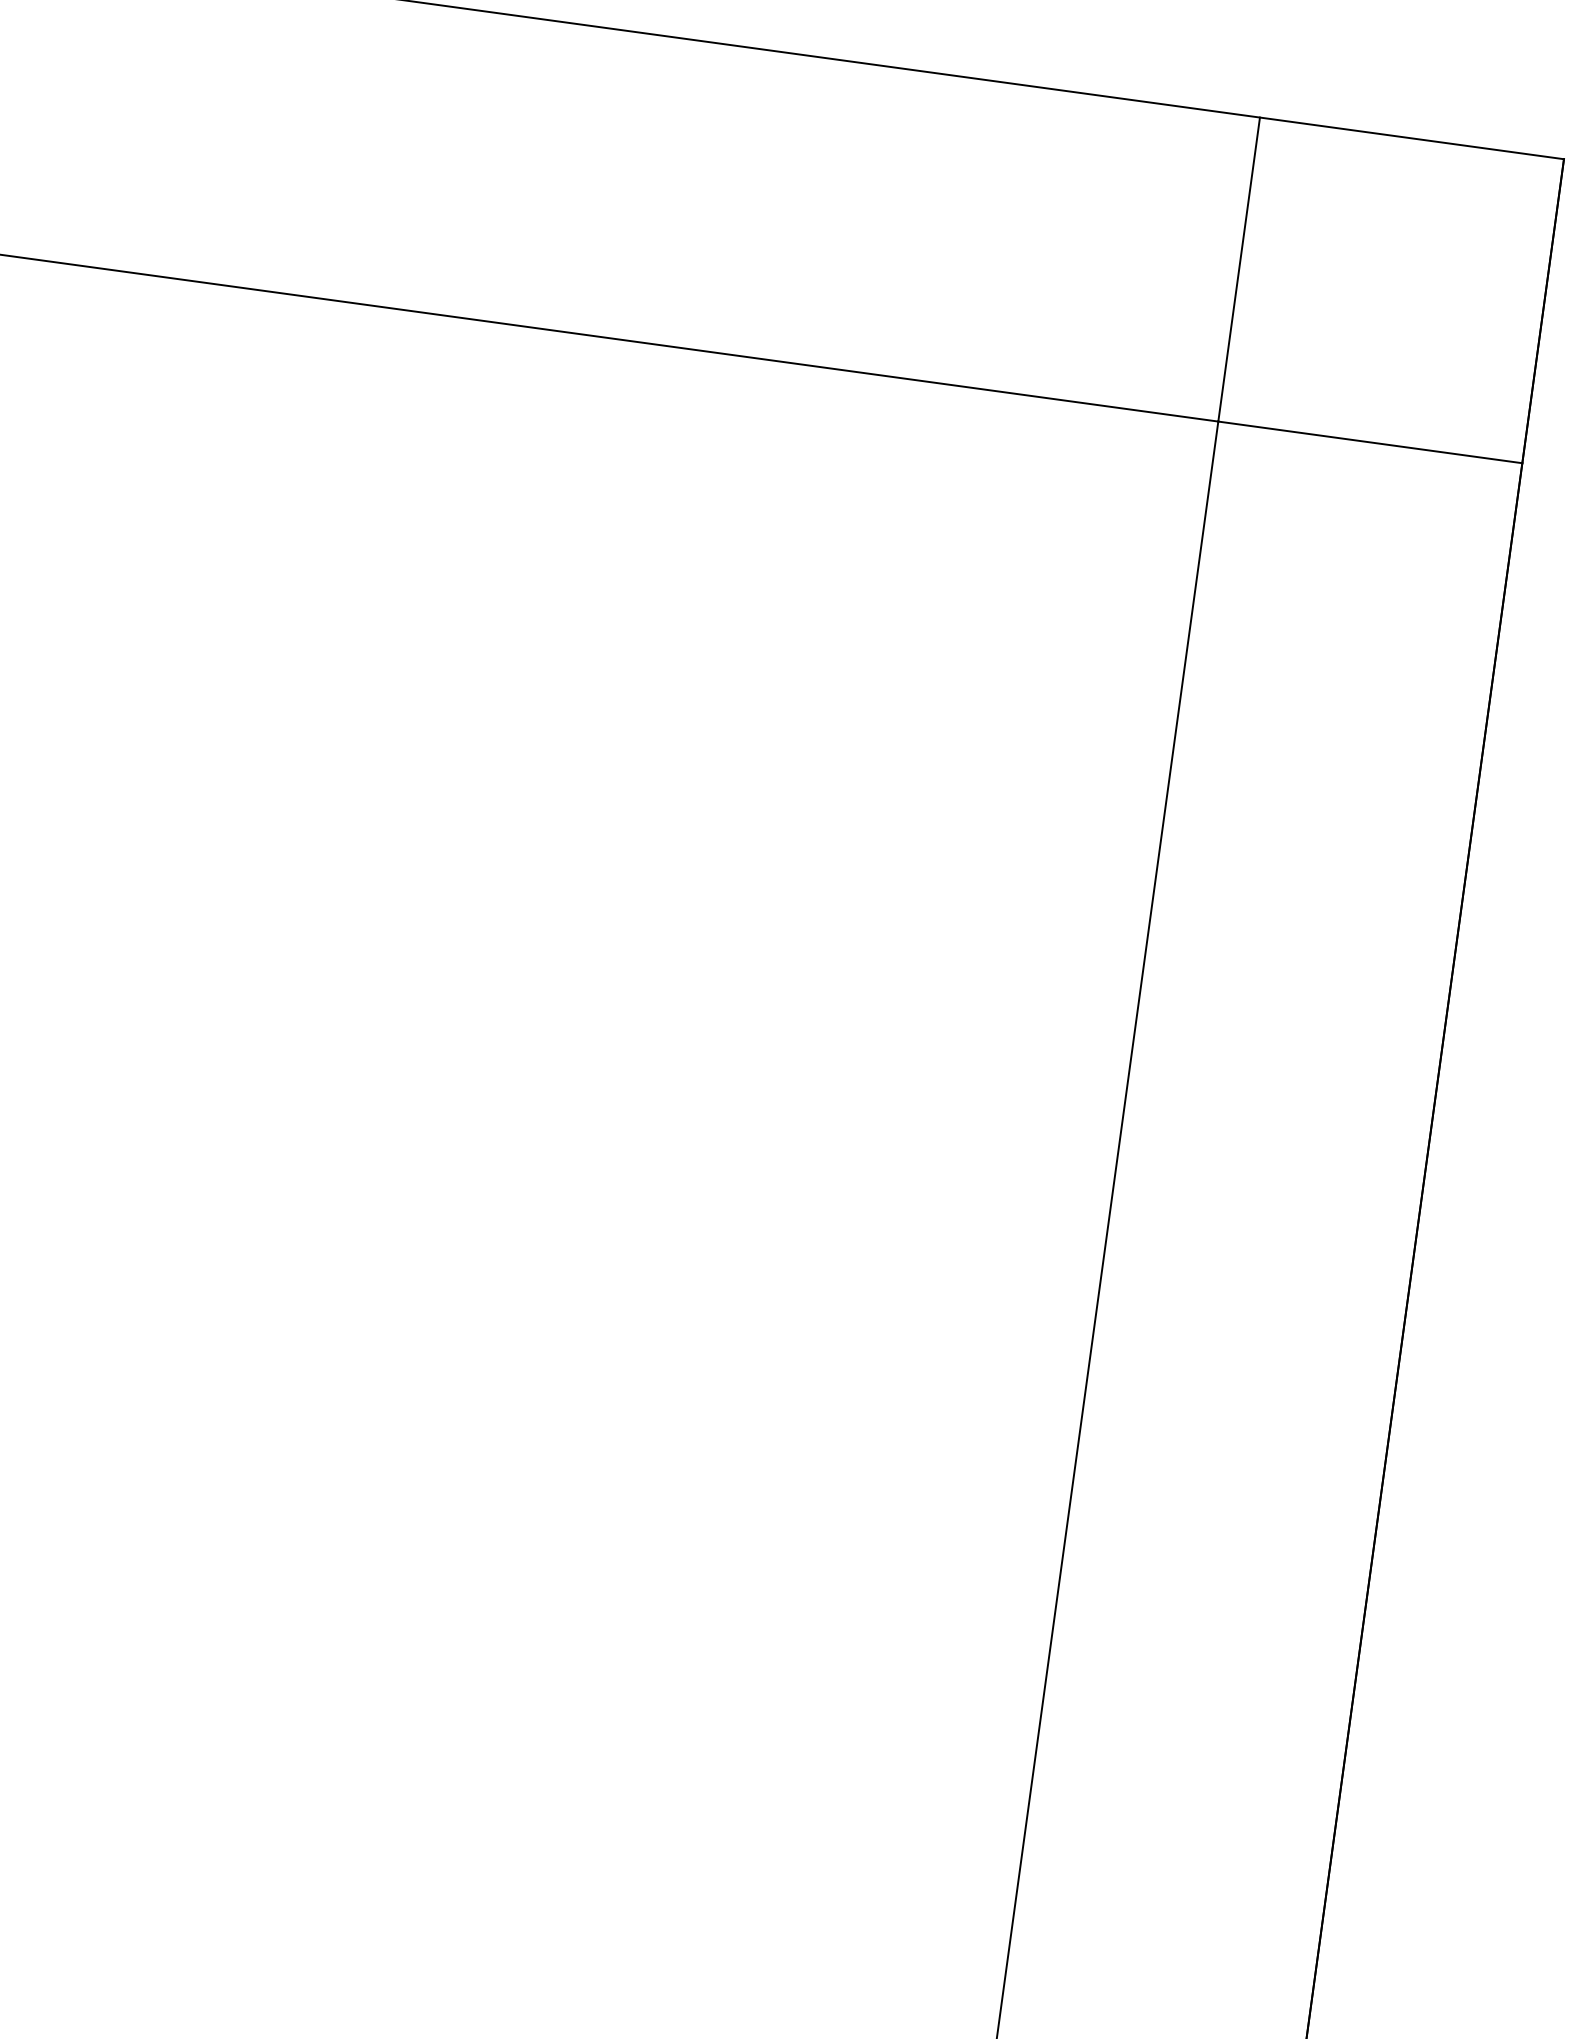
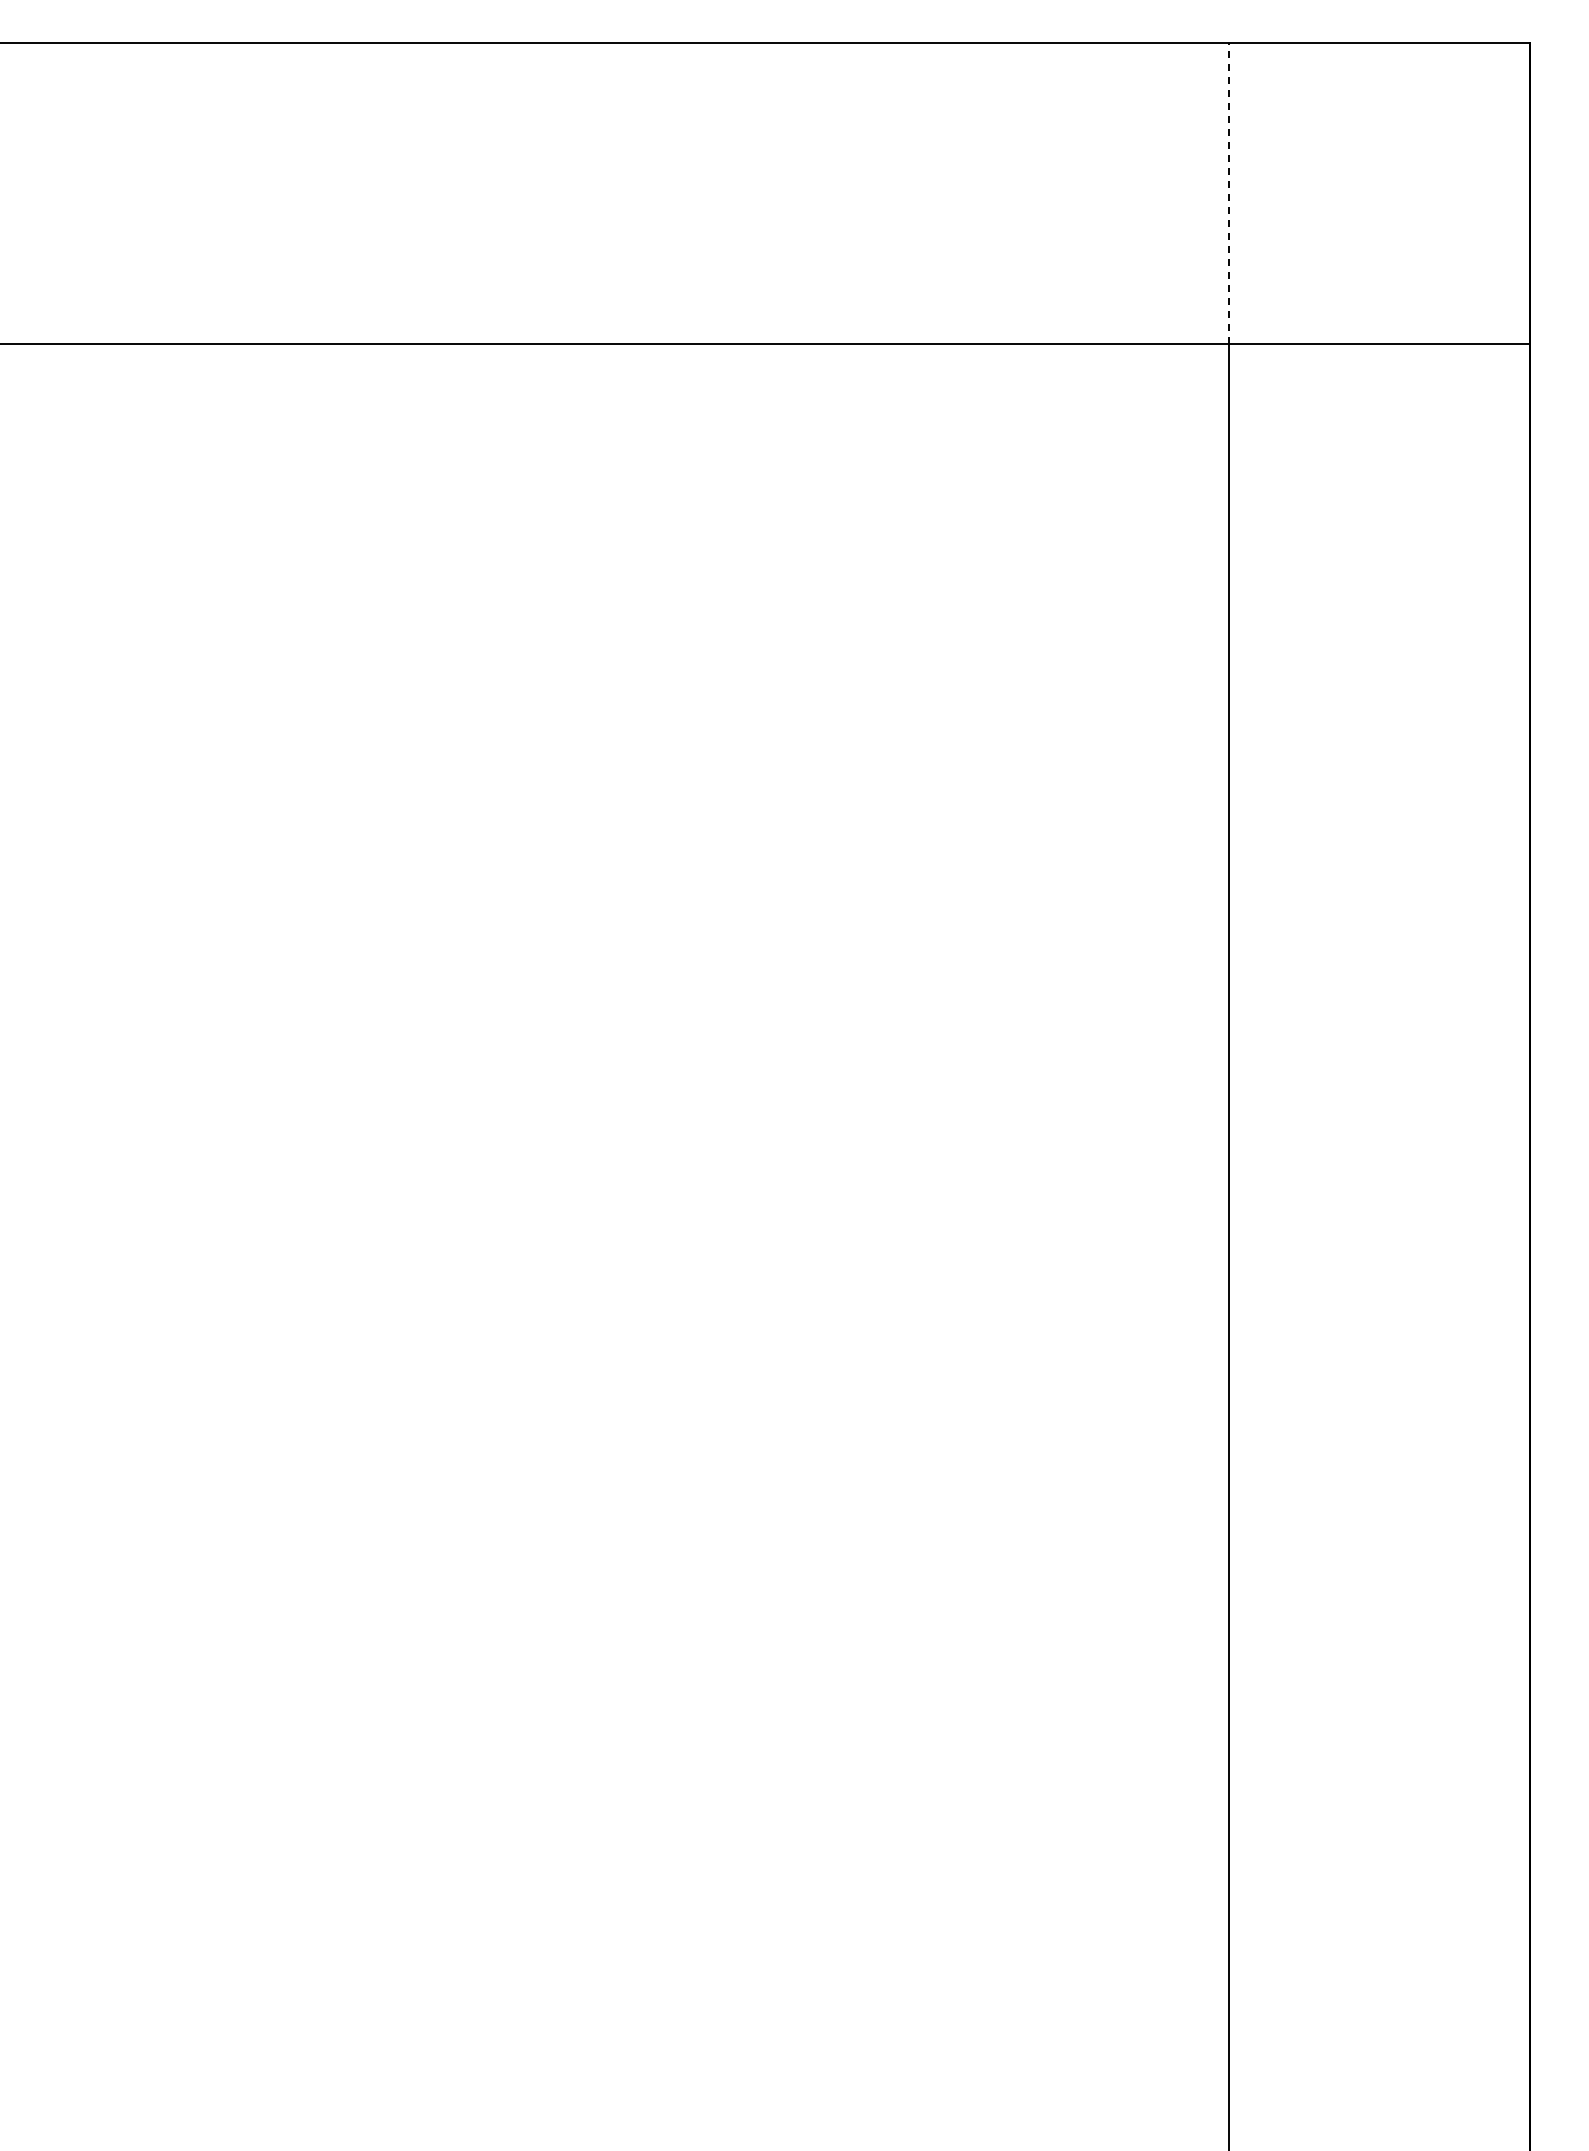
line: (1239, 269) -> (1228, 193), solid -> dashed

